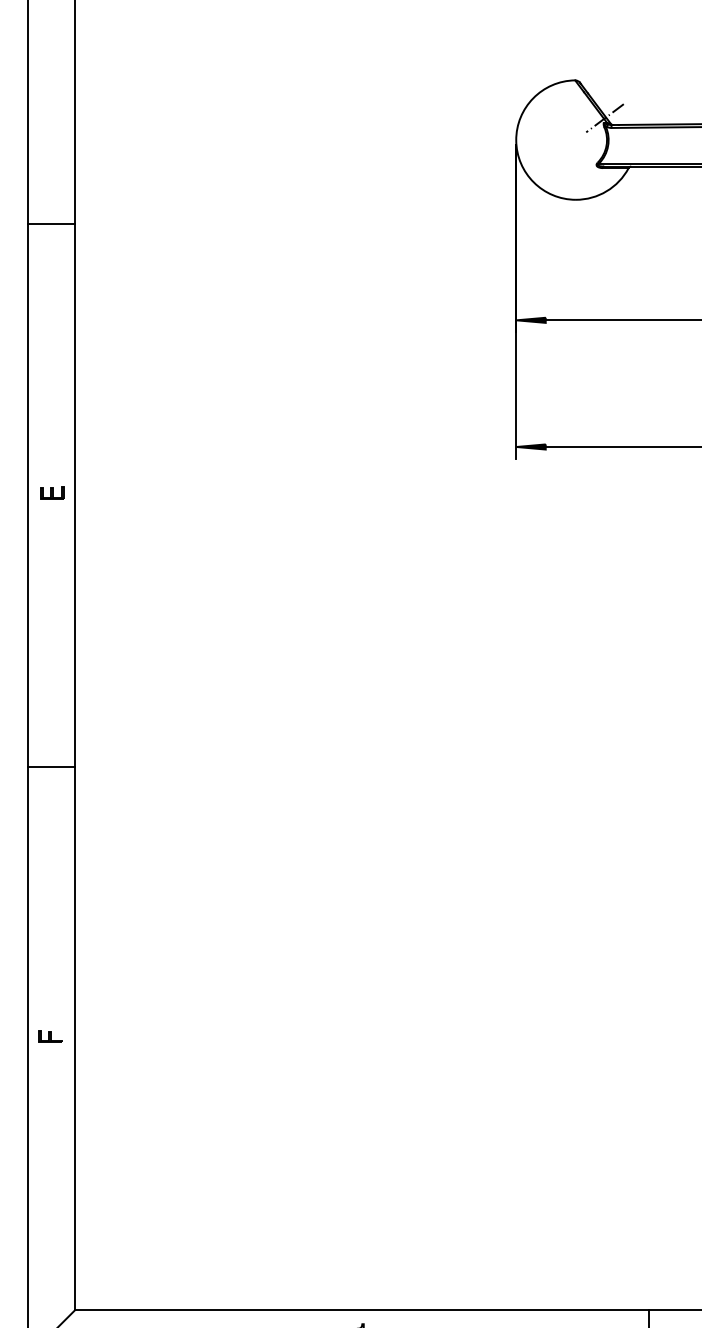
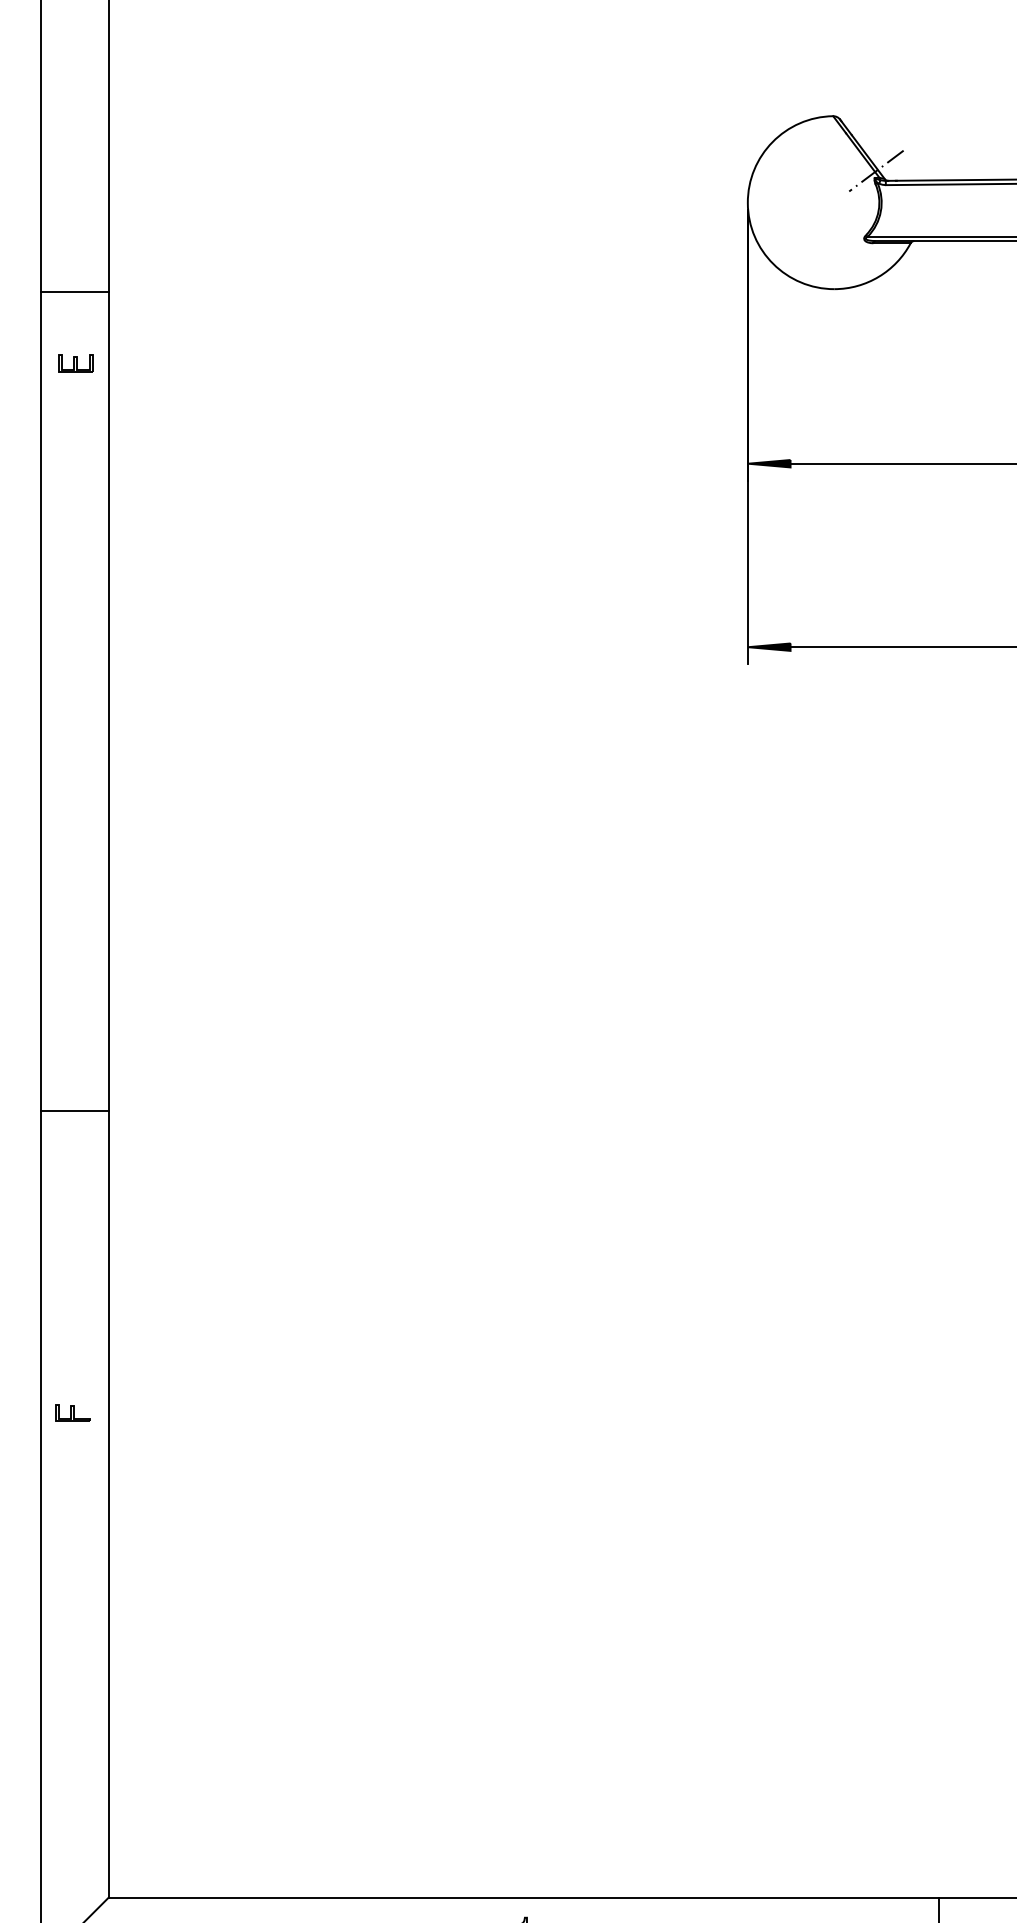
line: (50, 223) -> (73, 291), moved
part: (52, 492) -> (76, 362), moved
part: (50, 1036) -> (73, 1412), moved

